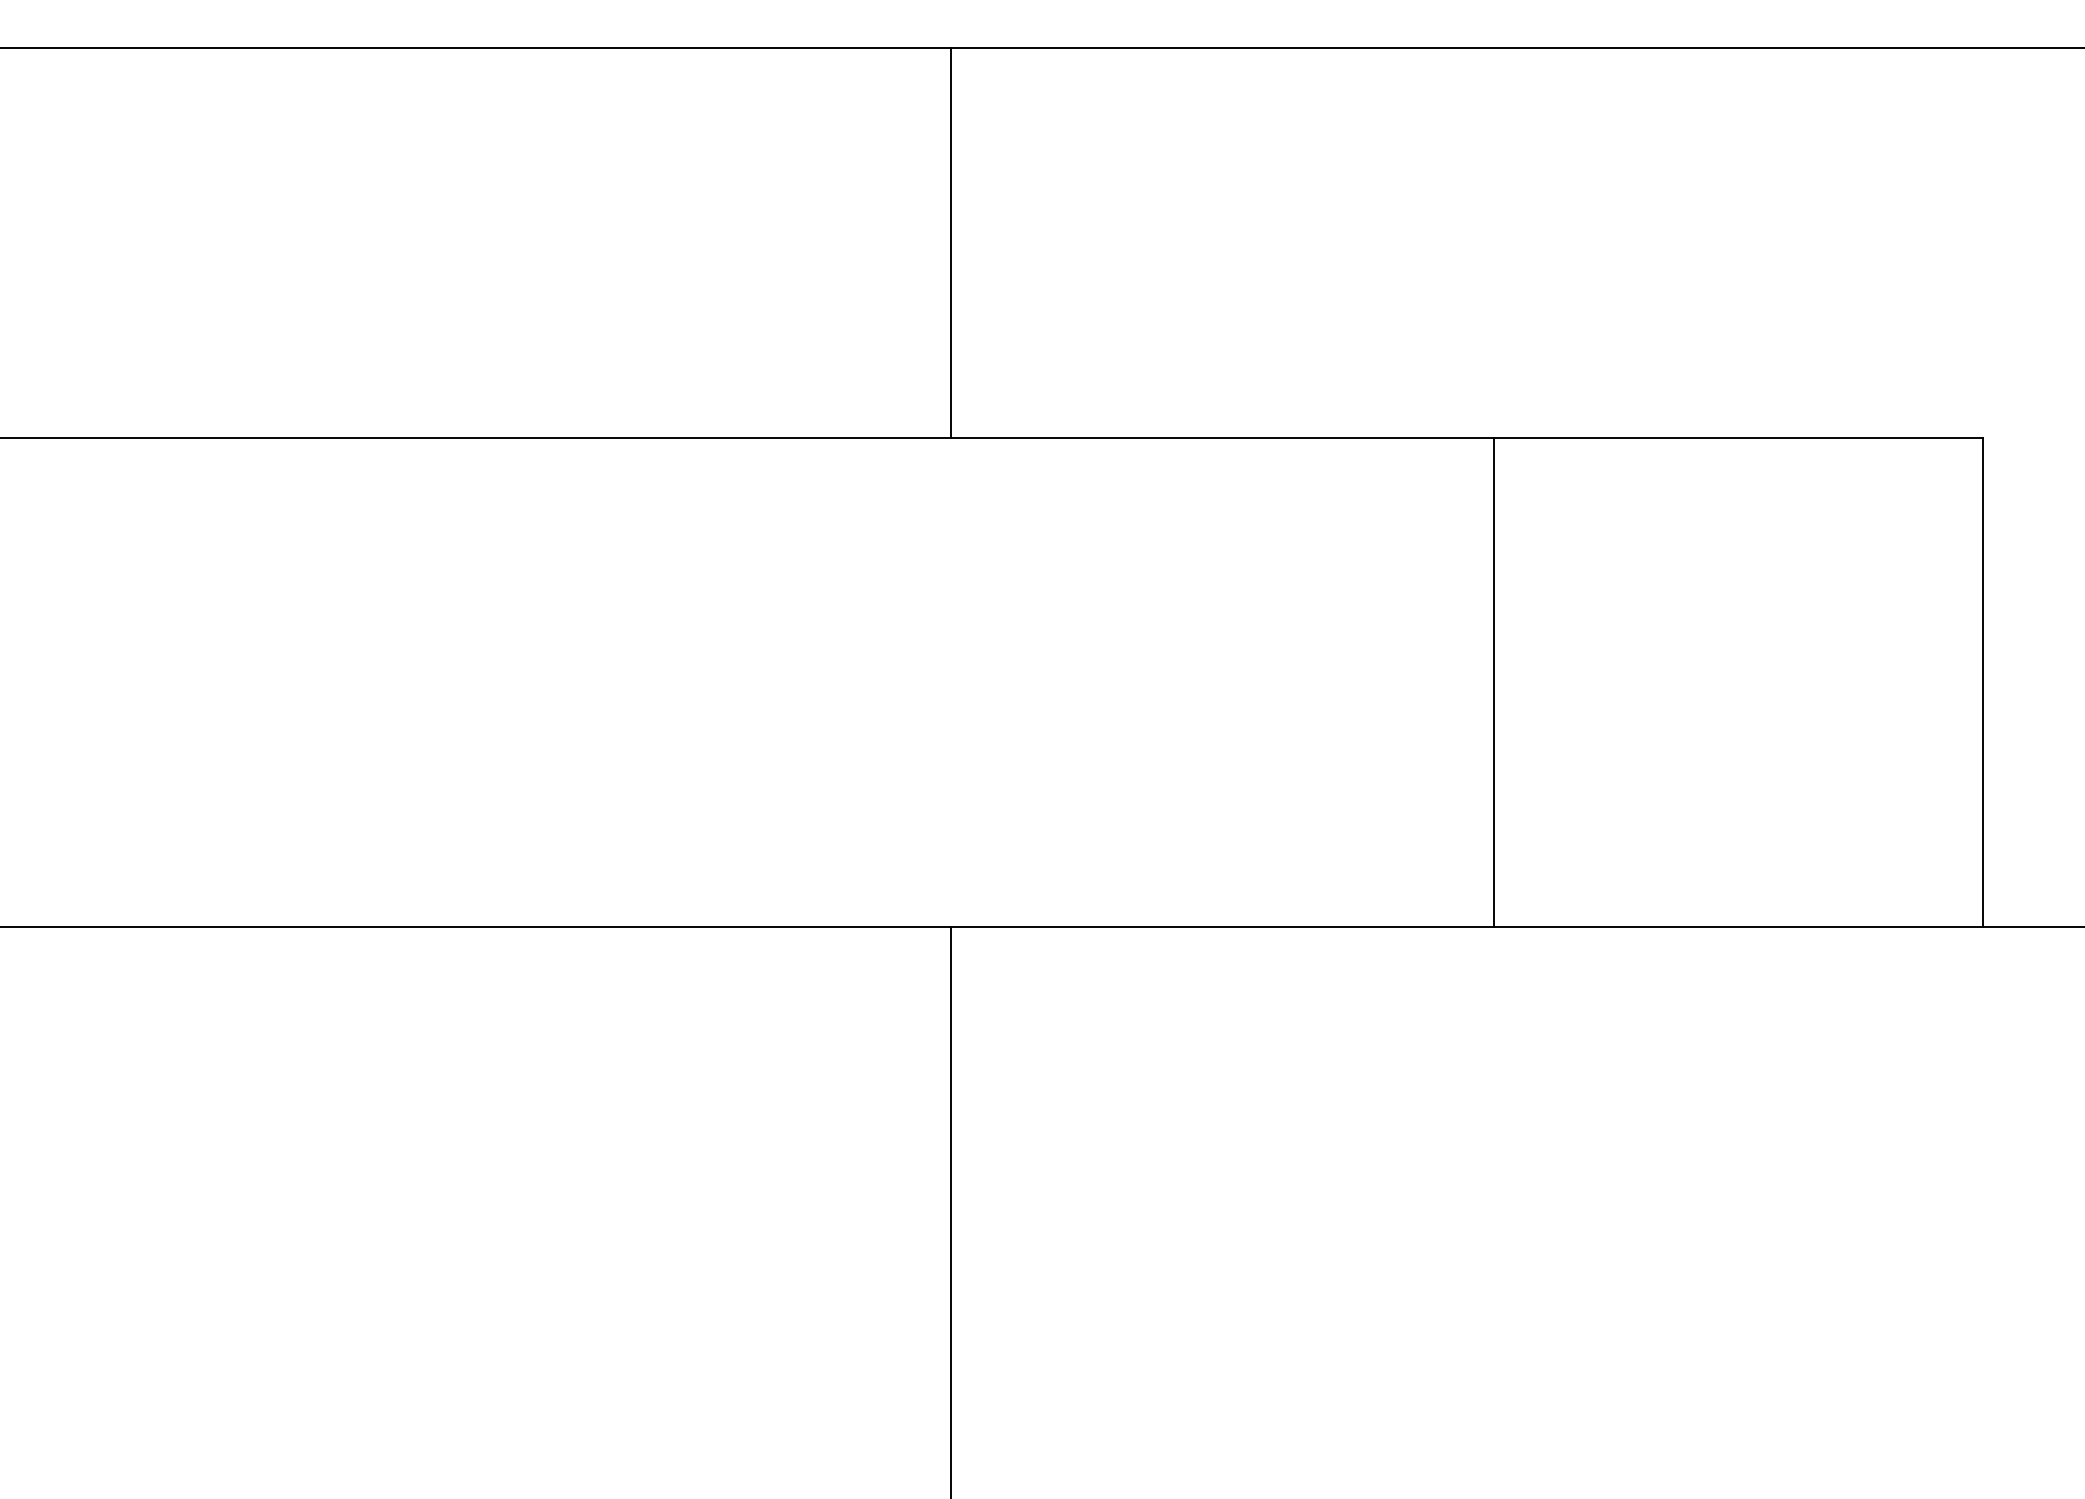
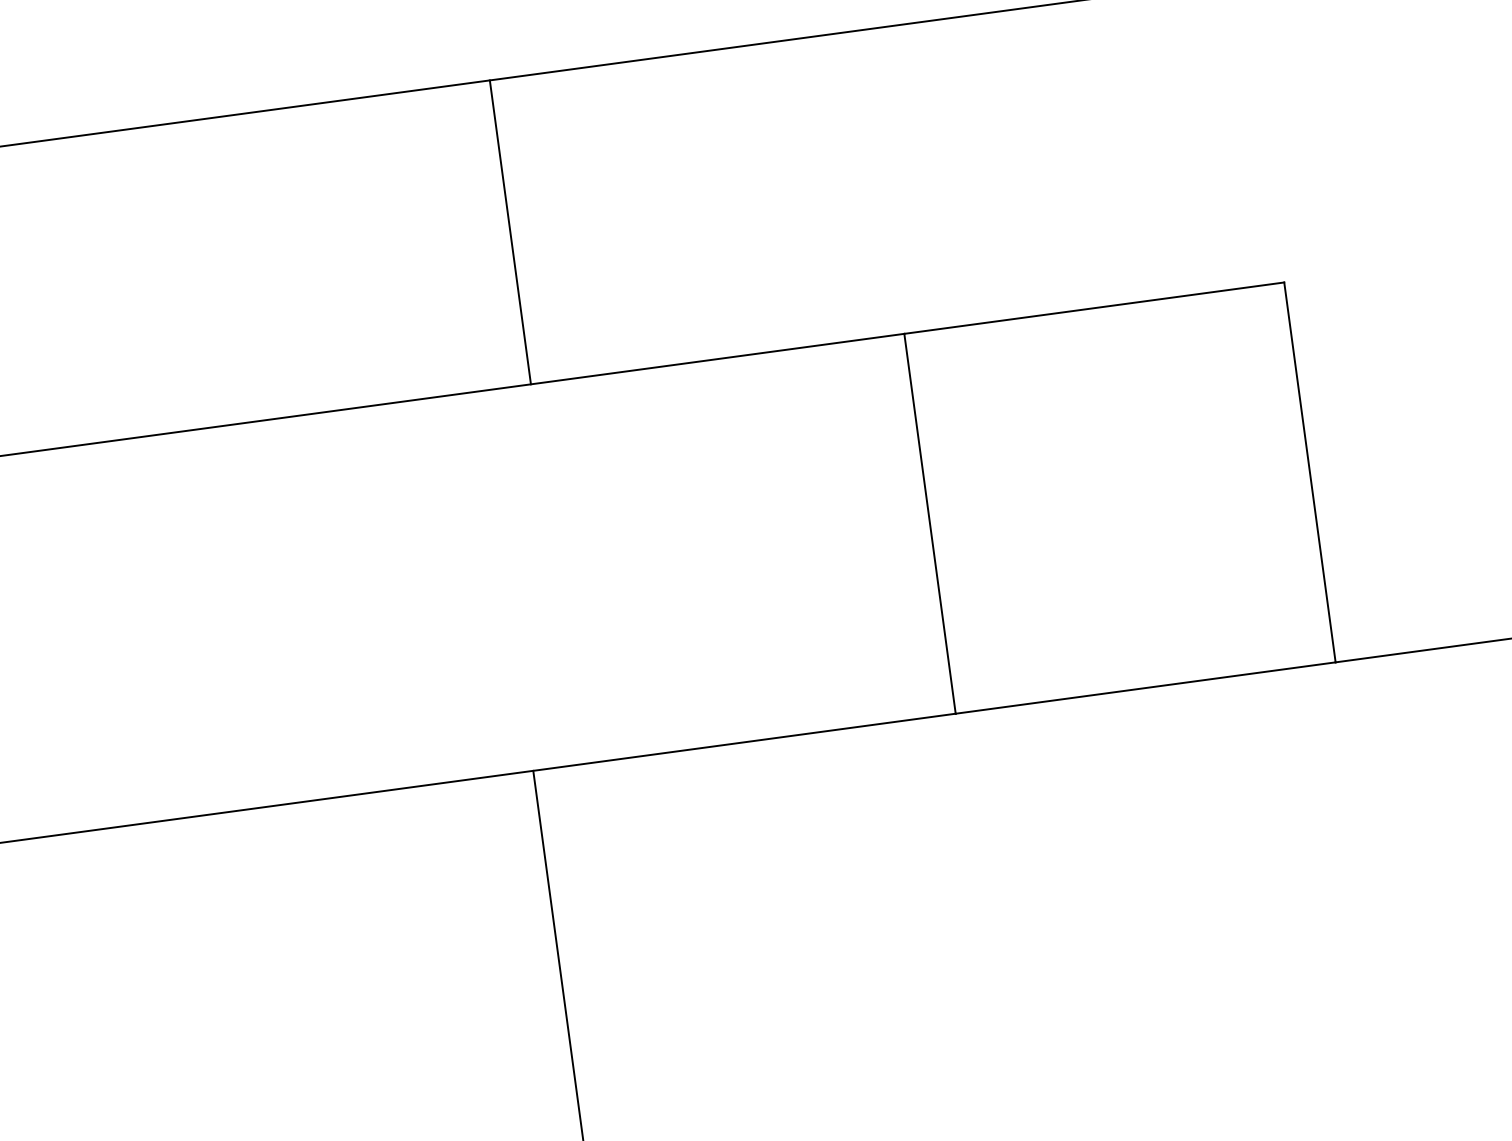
line: (951, 242) -> (510, 231), moved

